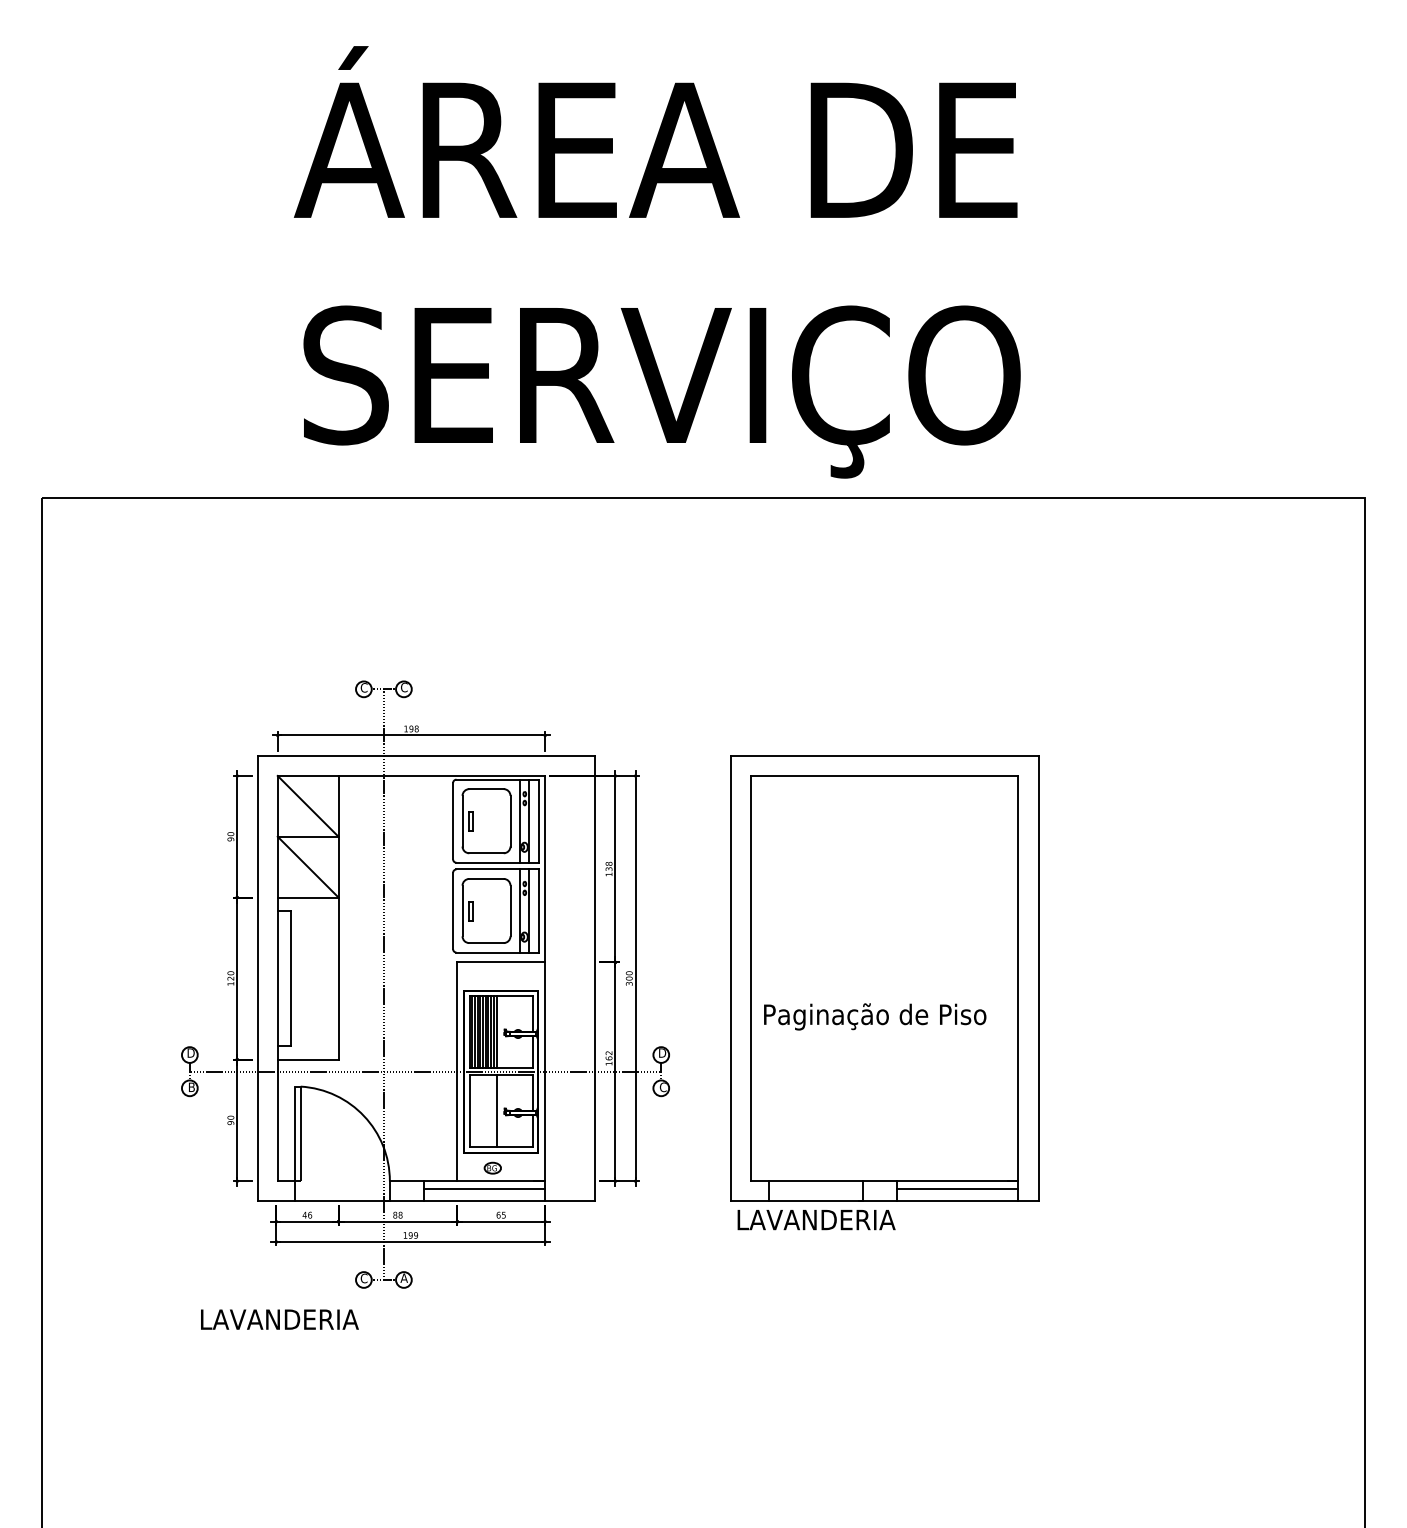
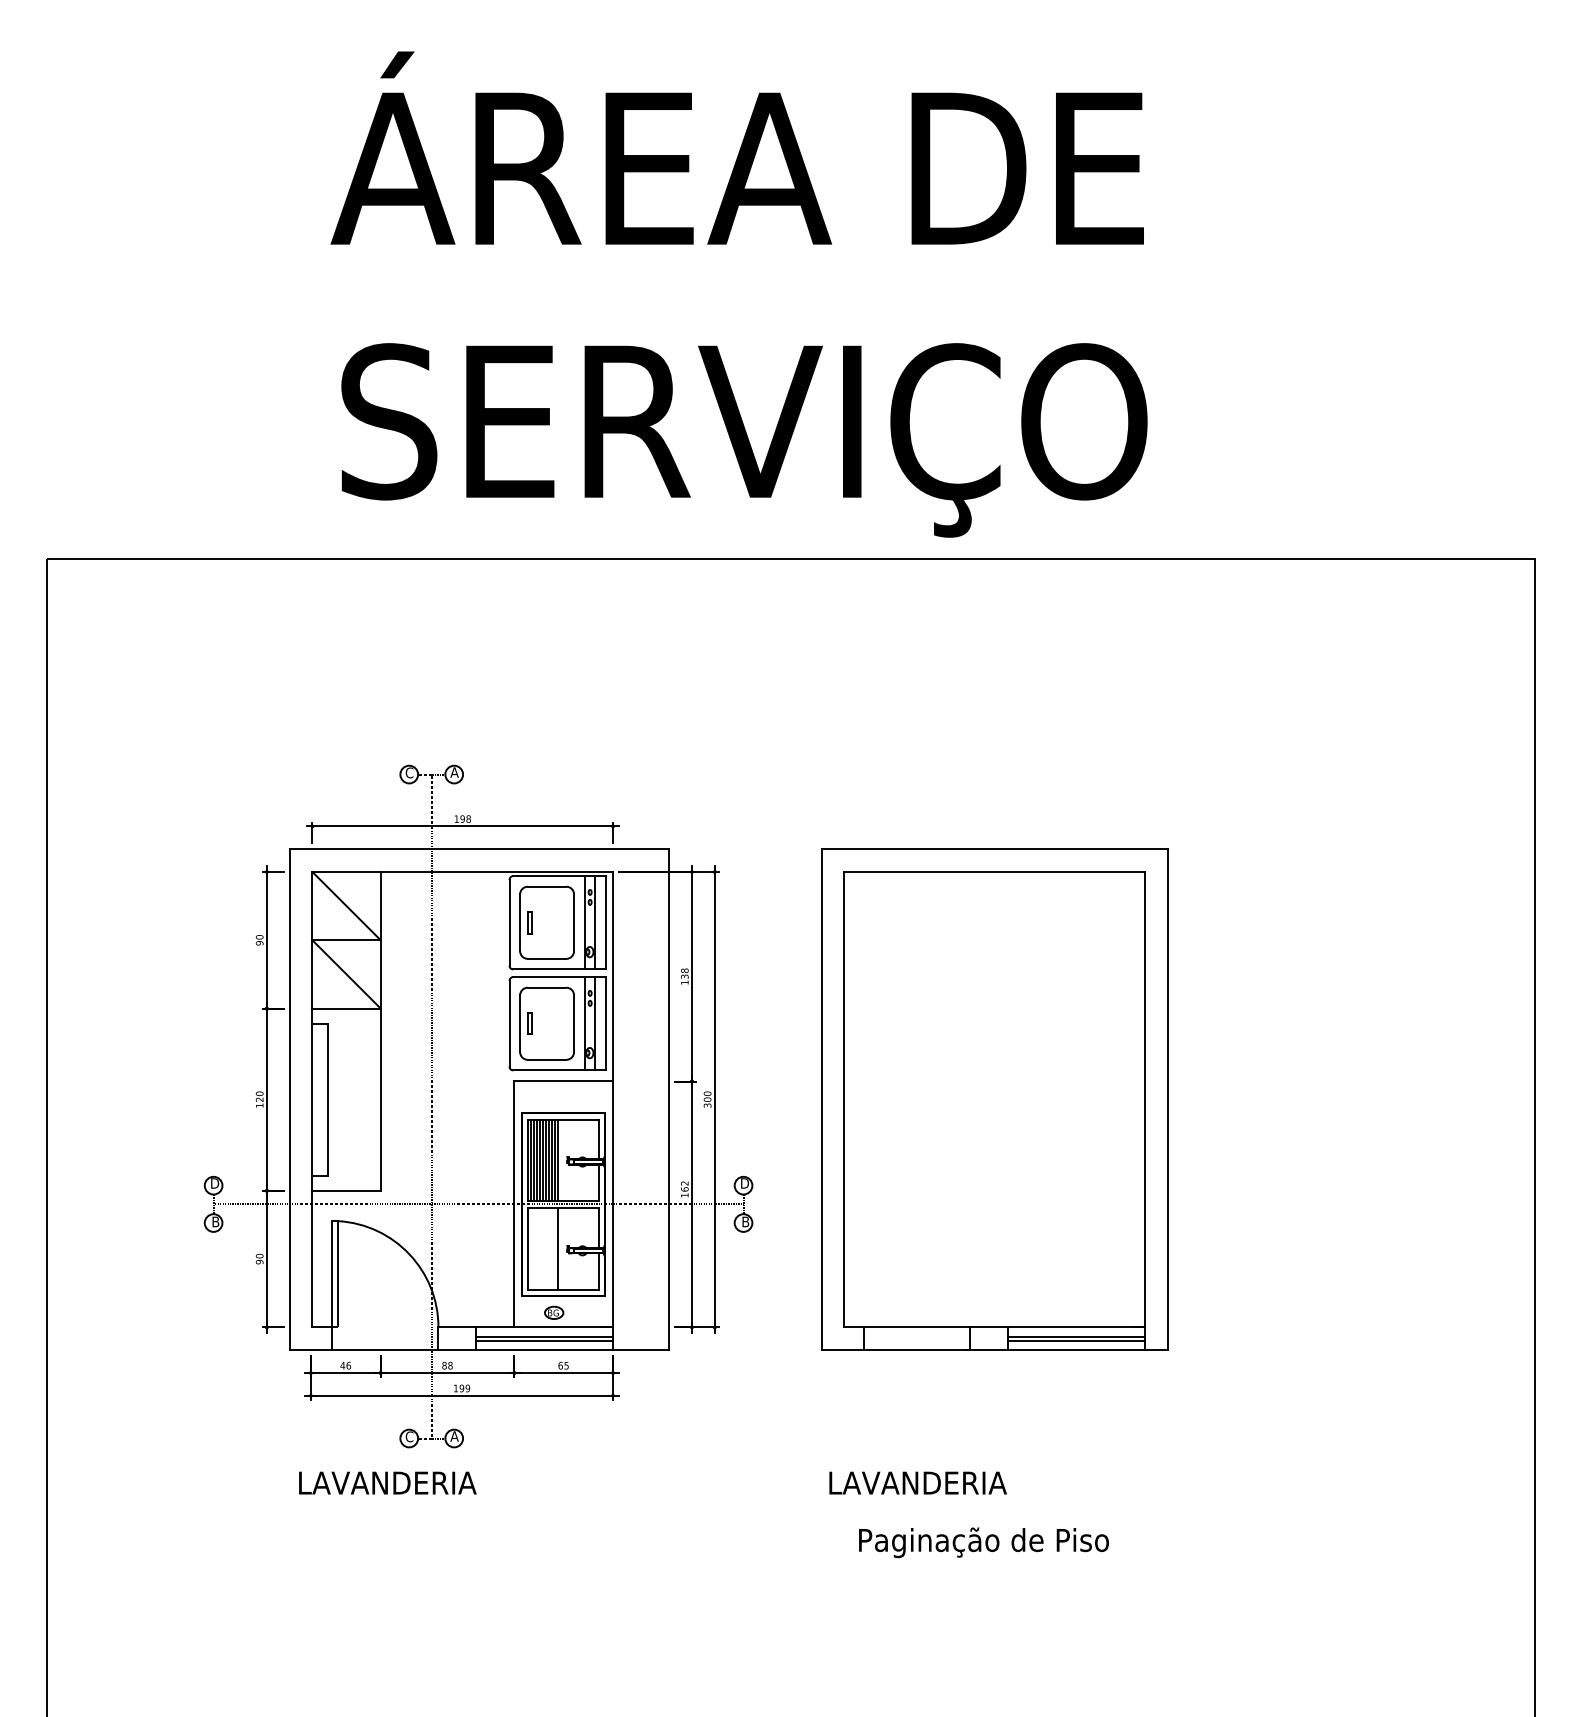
text: (404, 687) -> (454, 772), C -> A
text: (874, 1016) -> (983, 1542), moved
text: (663, 1086) -> (745, 1221), C -> B
line: (484, 1193) -> (544, 1341), added
line: (957, 1193) -> (1076, 1341), added
text: (816, 1219) -> (917, 1482), moved
text: (279, 1319) -> (387, 1482), moved

